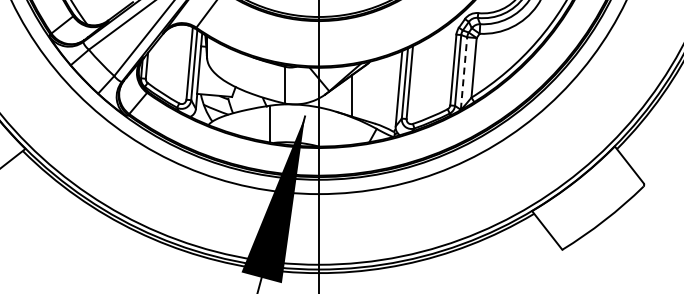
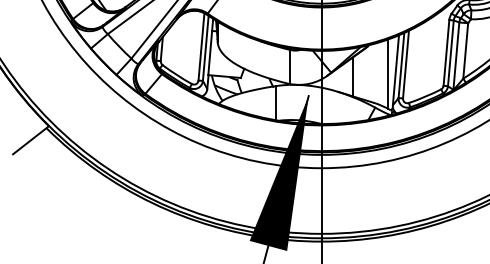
line: (464, 73) -> (456, 56), dashed -> solid
line: (390, 92) -> (388, 73), added

